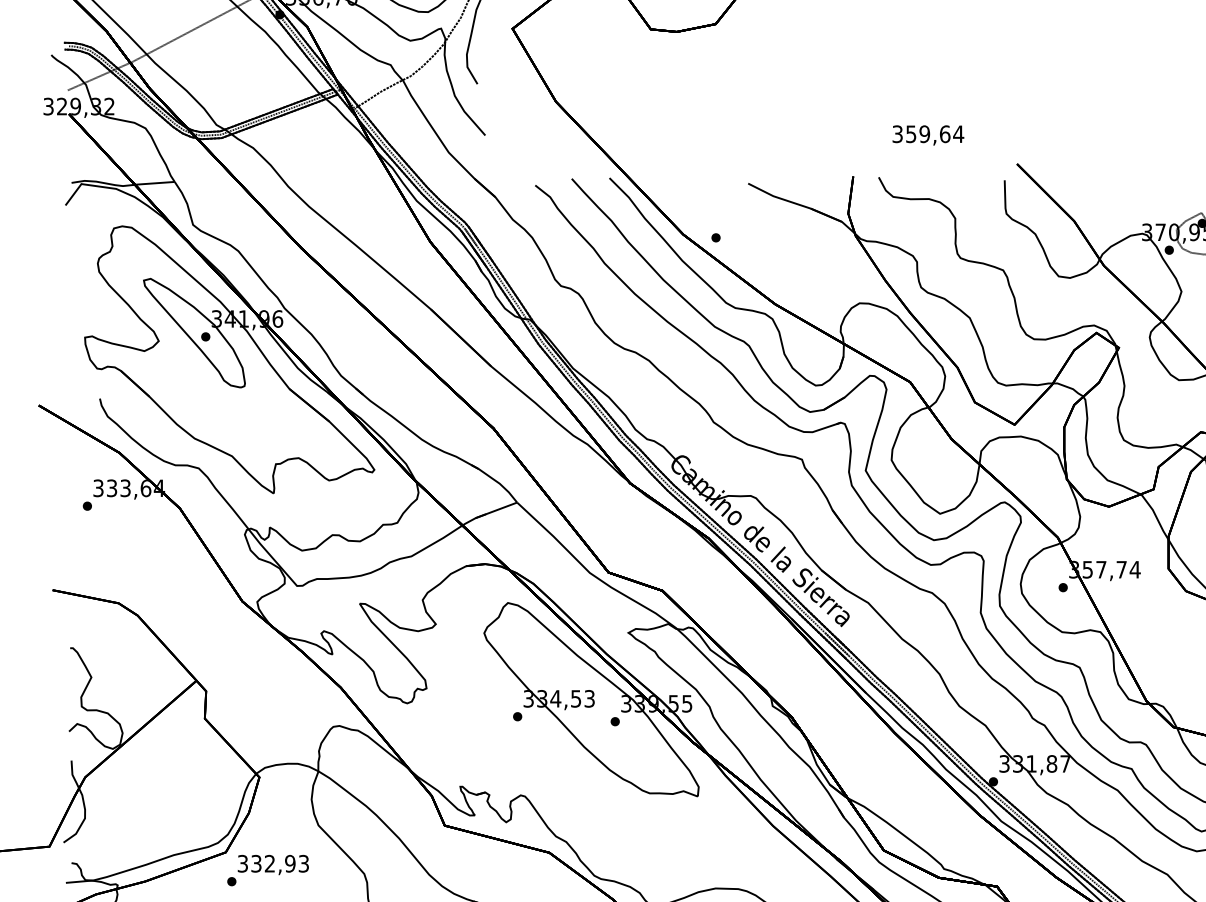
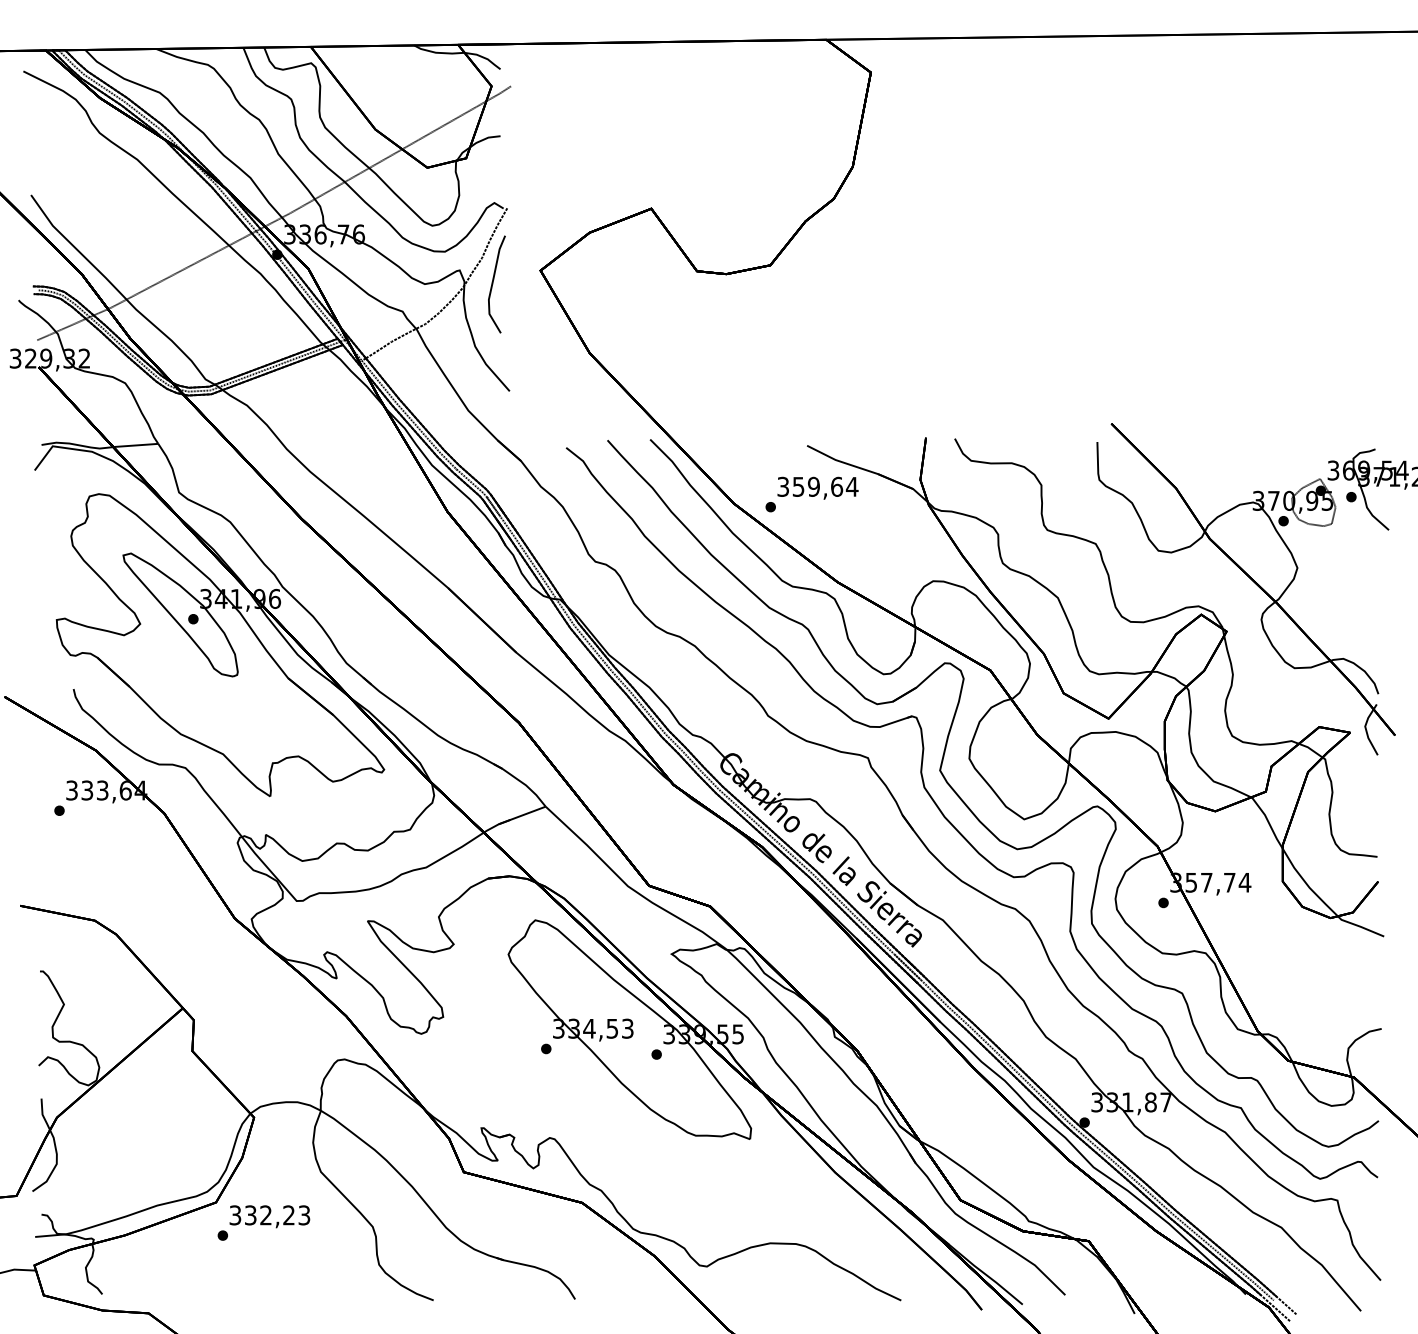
text: (927, 134) -> (817, 487), moved
text: (290, 863) -> (289, 1215), 332,93 -> 332,23

